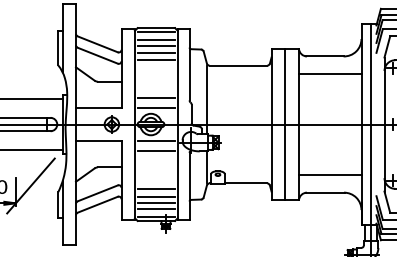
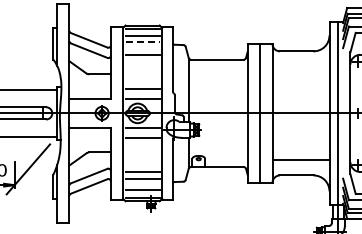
line: (157, 45) -> (143, 41), solid -> dashed
line: (156, 52) -> (142, 47), removed
line: (329, 74) -> (300, 67), removed
line: (156, 203) -> (142, 185), removed

